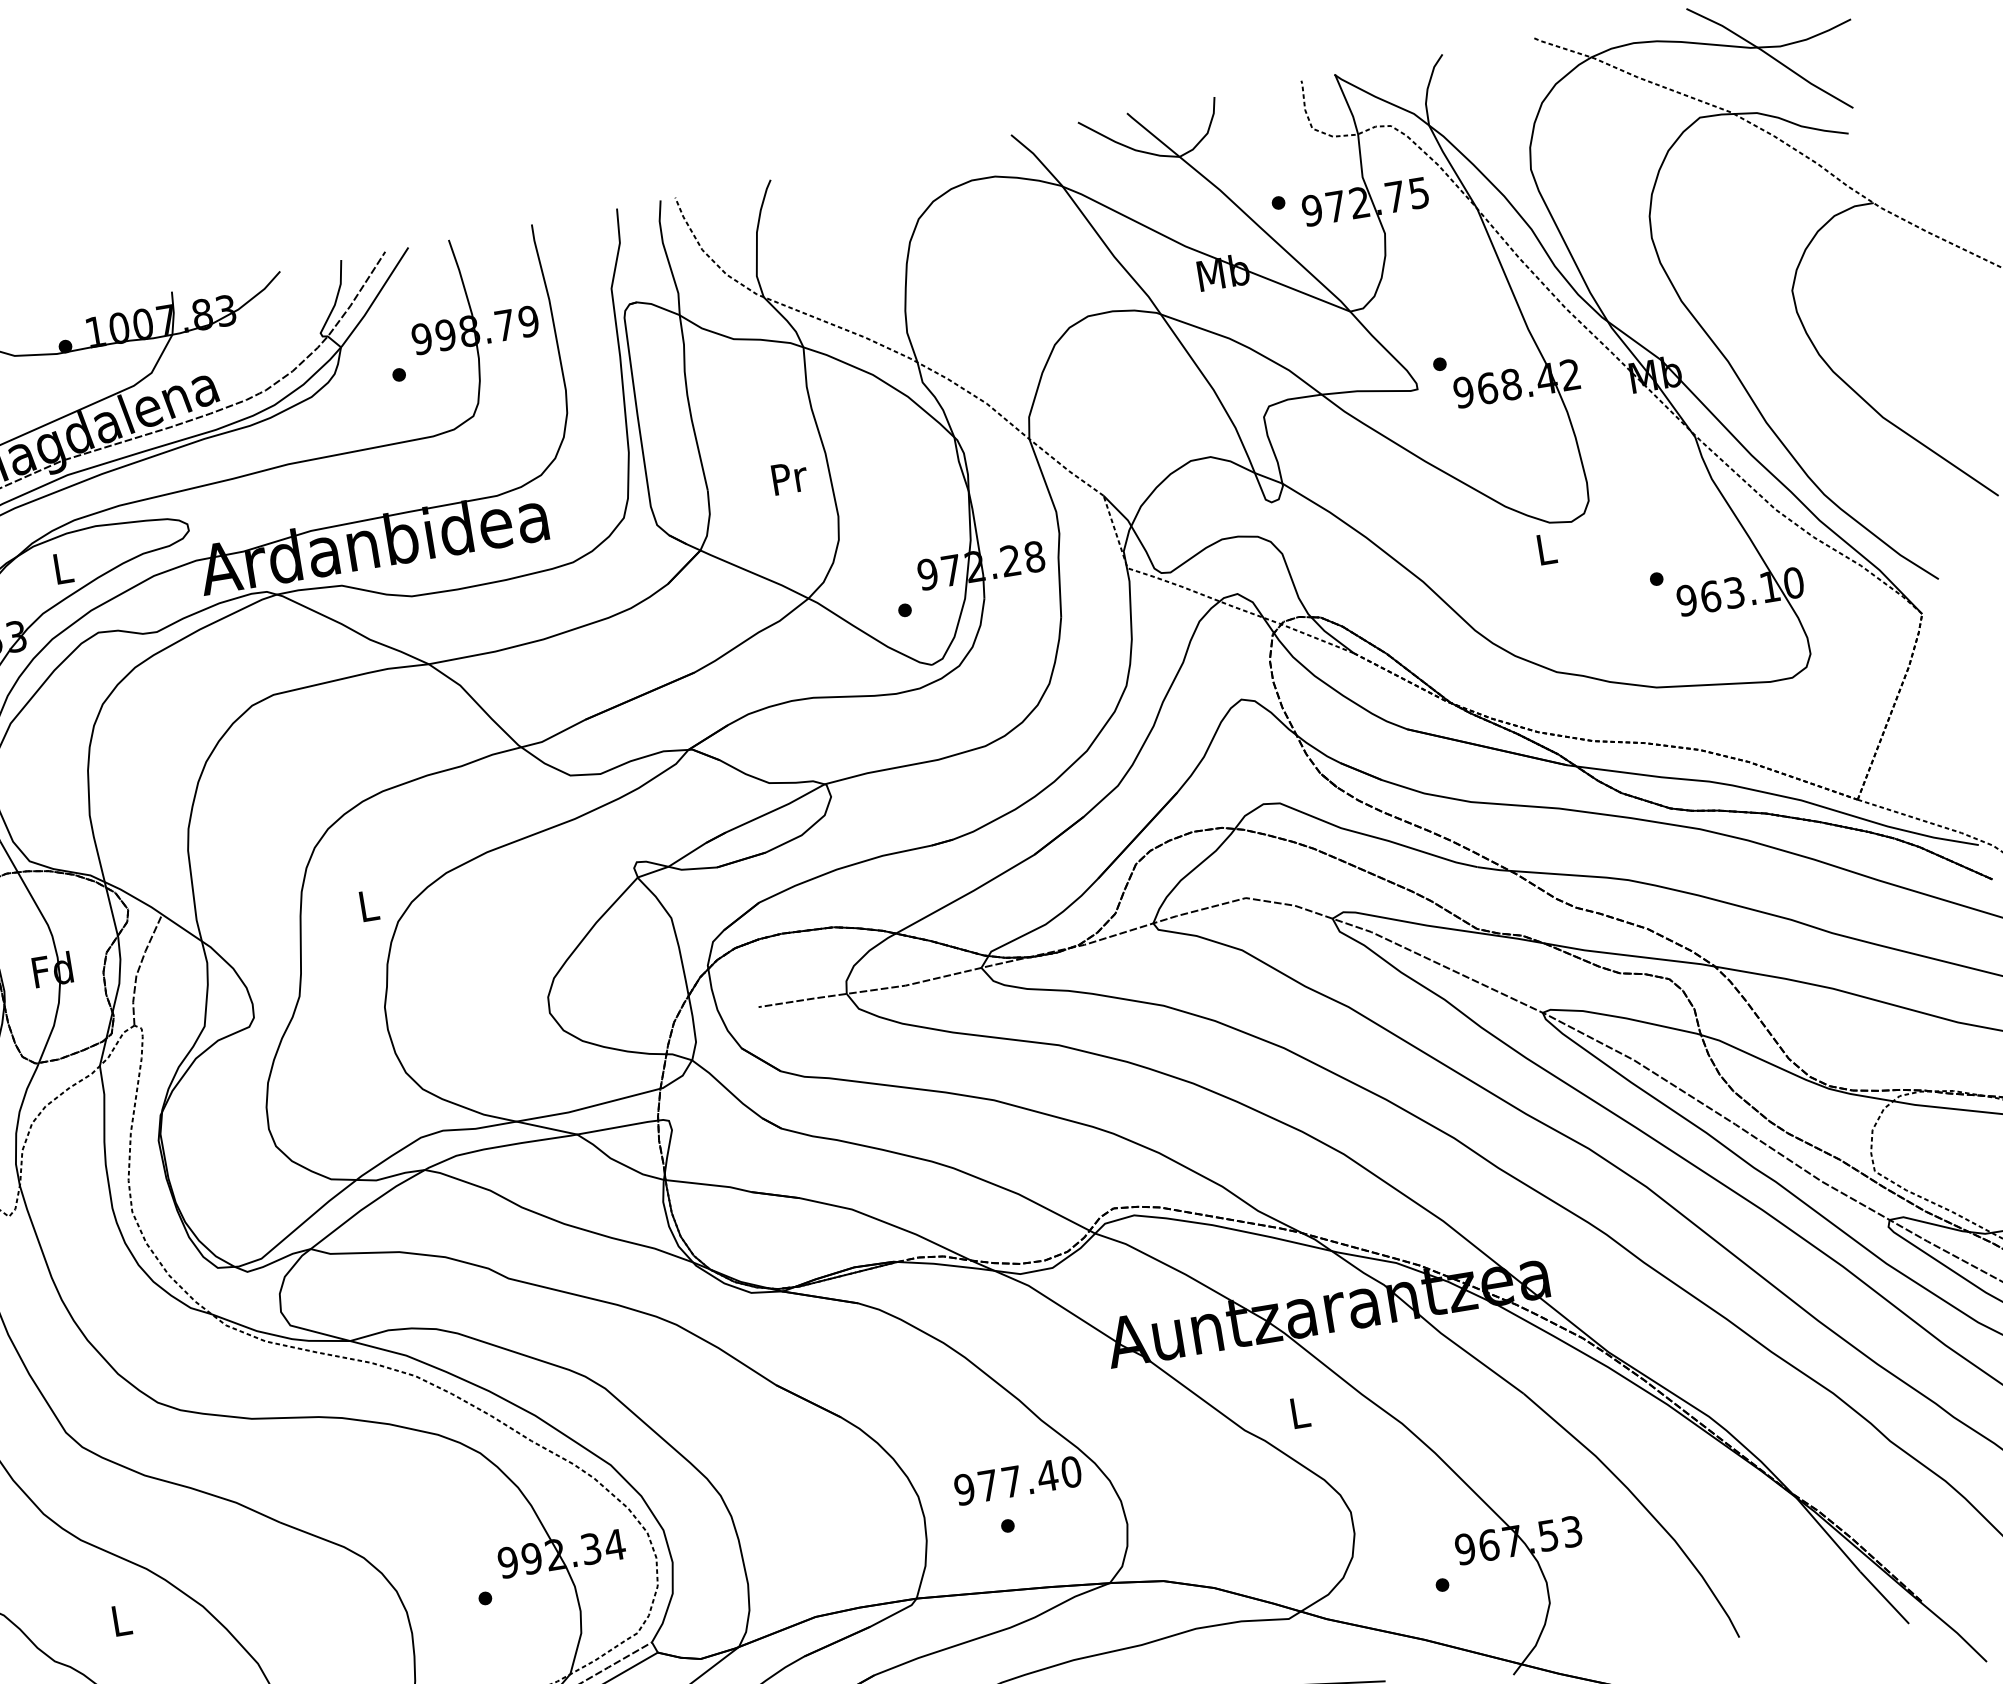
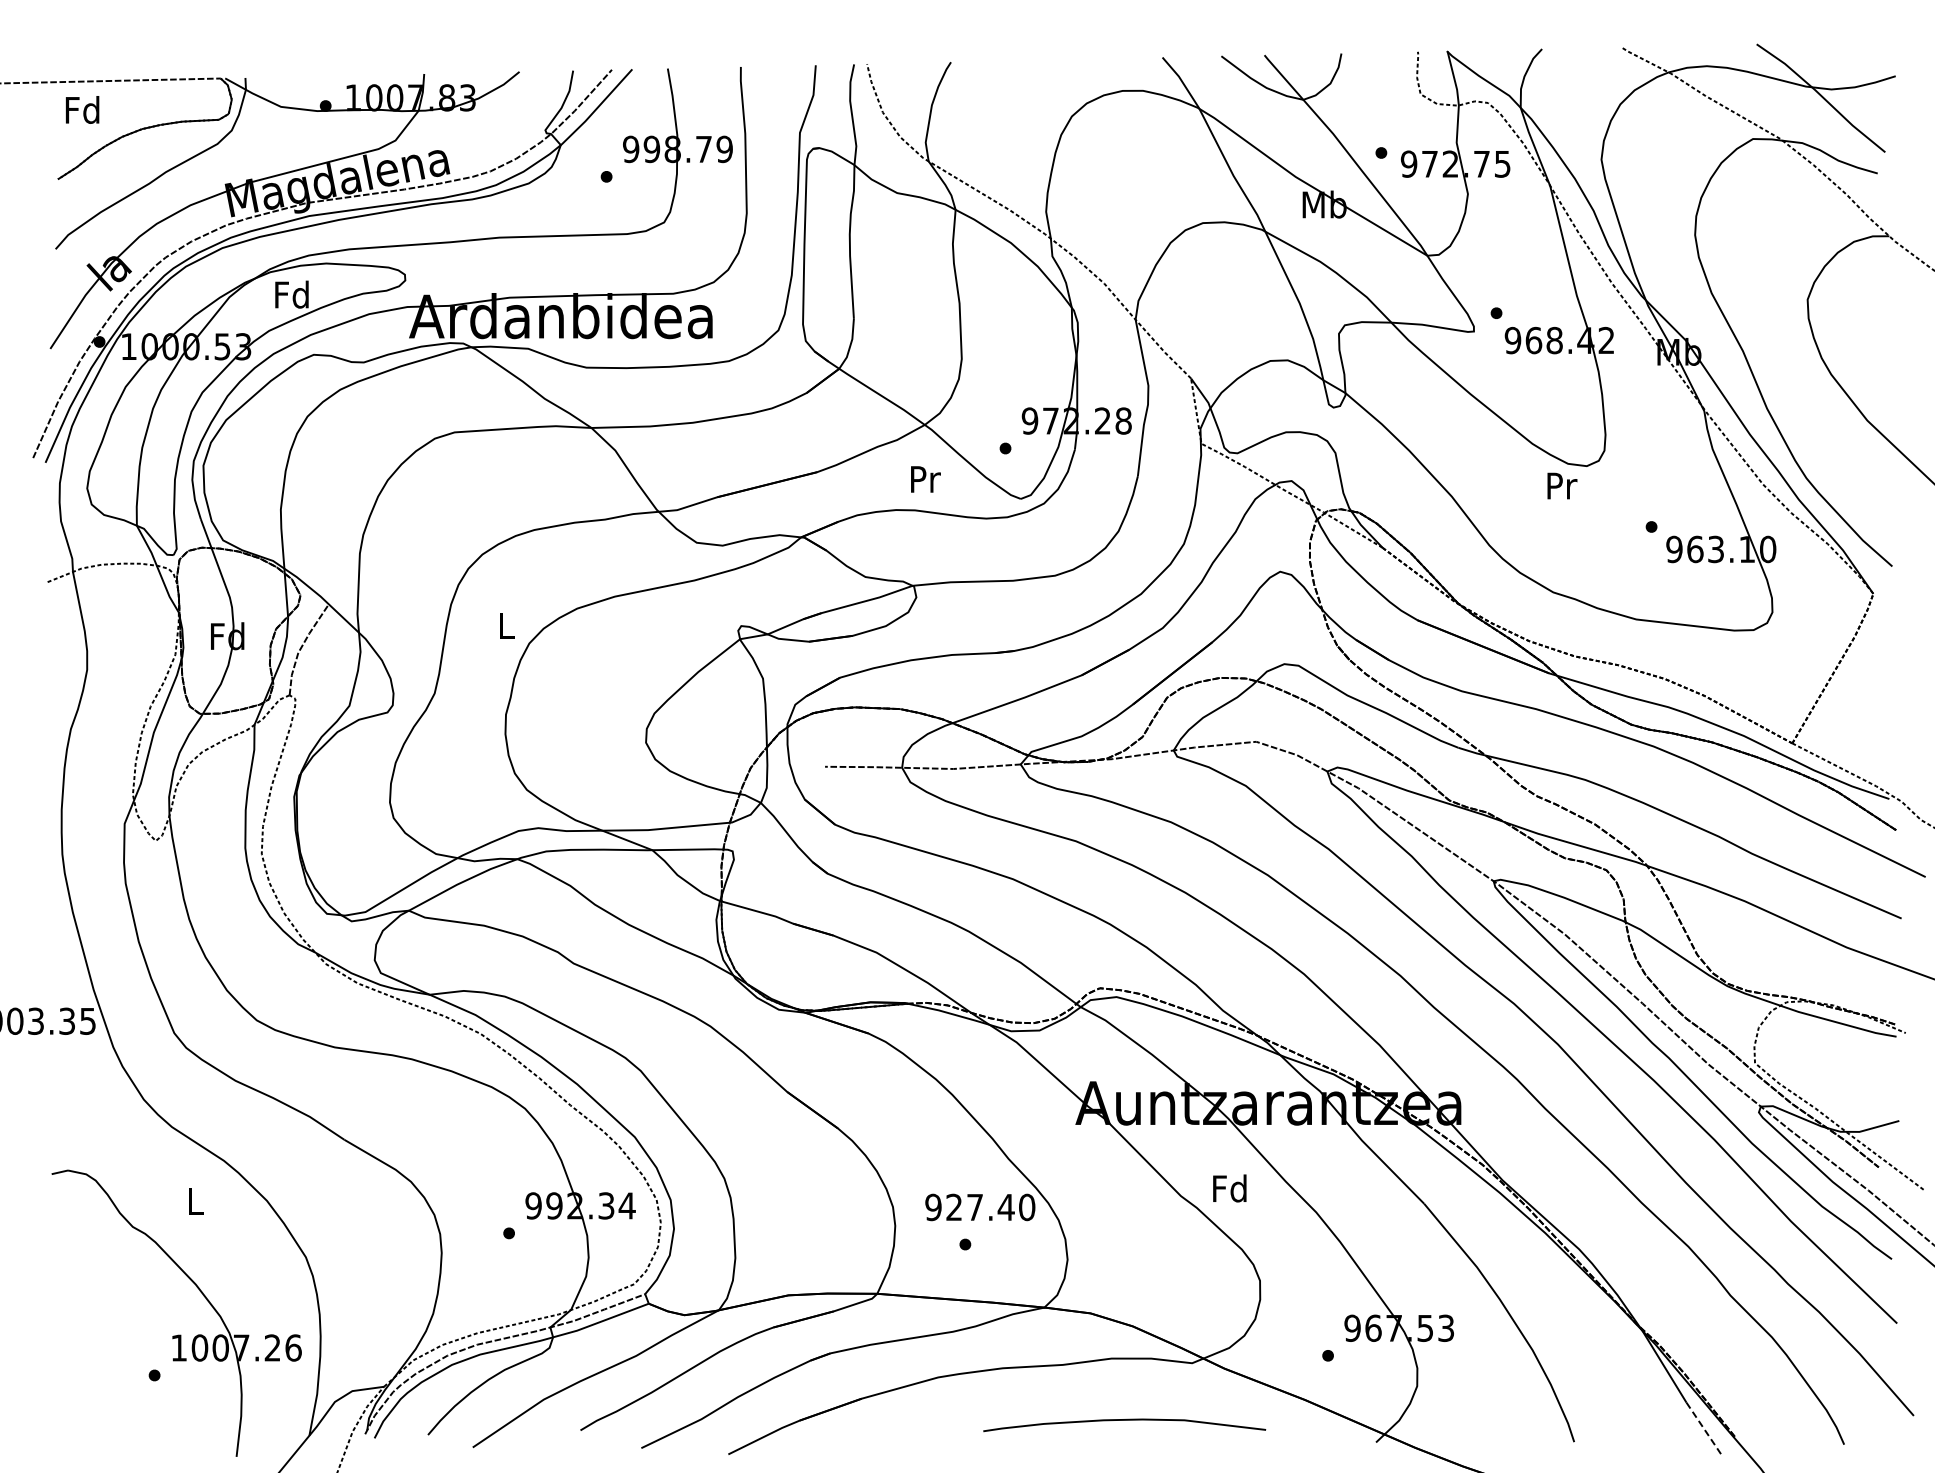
text: (789, 478) -> (925, 479), moved
text: (1547, 548) -> (1562, 485), L -> Pr
text: (61, 568) -> (291, 294), L -> Fd
text: (1298, 1412) -> (1229, 1188), L -> Fd
text: (987, 1484) -> (953, 1206), 977.40 -> 927.40
line: (1884, 1597) -> (1703, 1428), solid -> dashed

